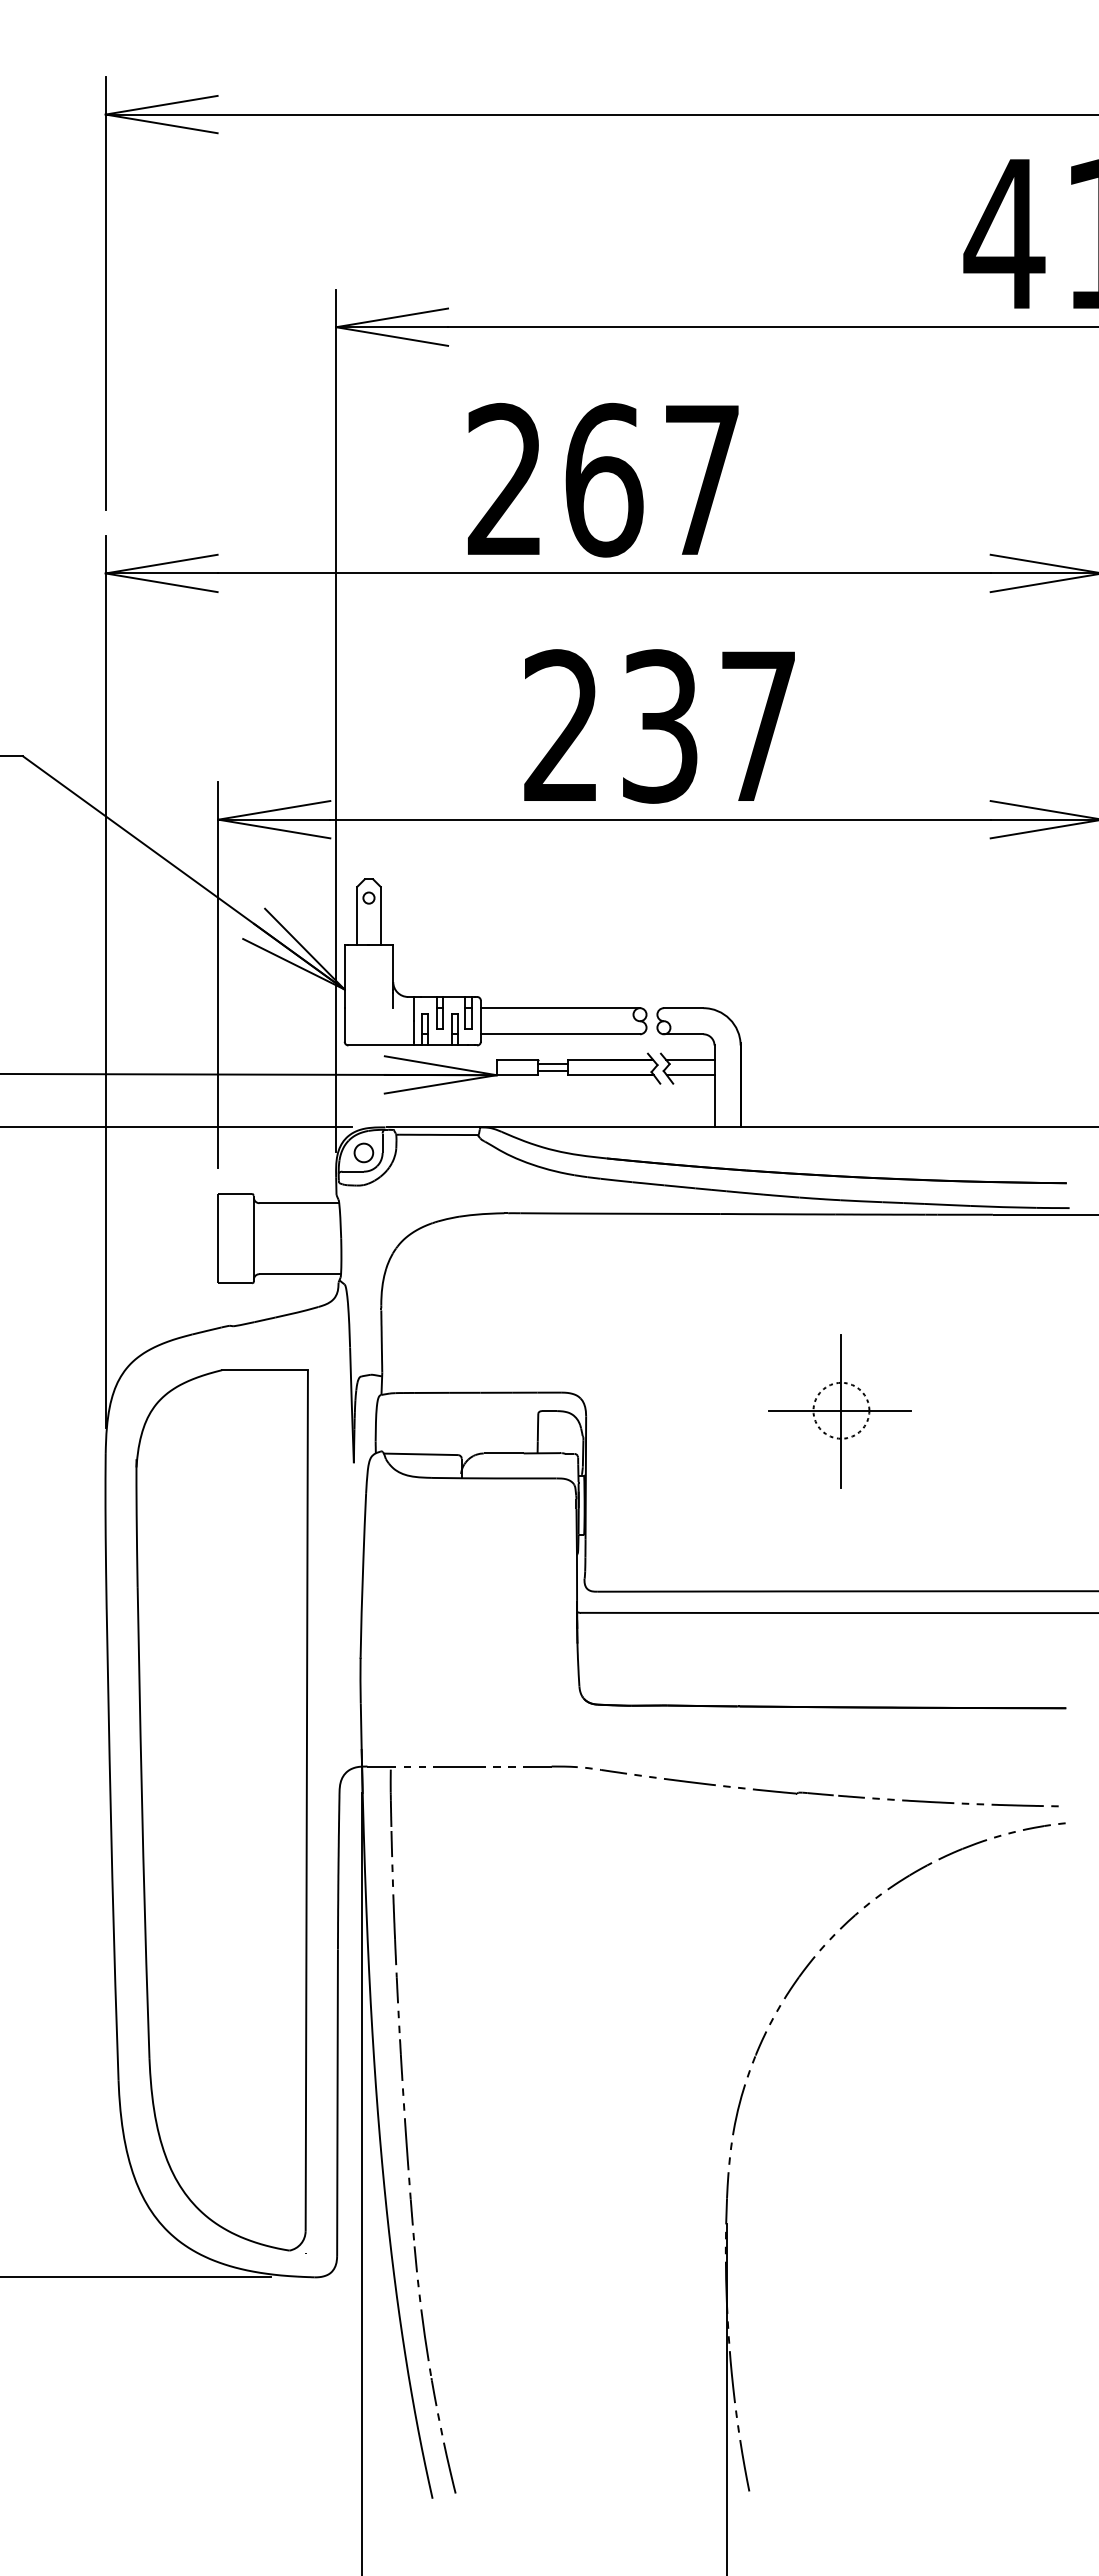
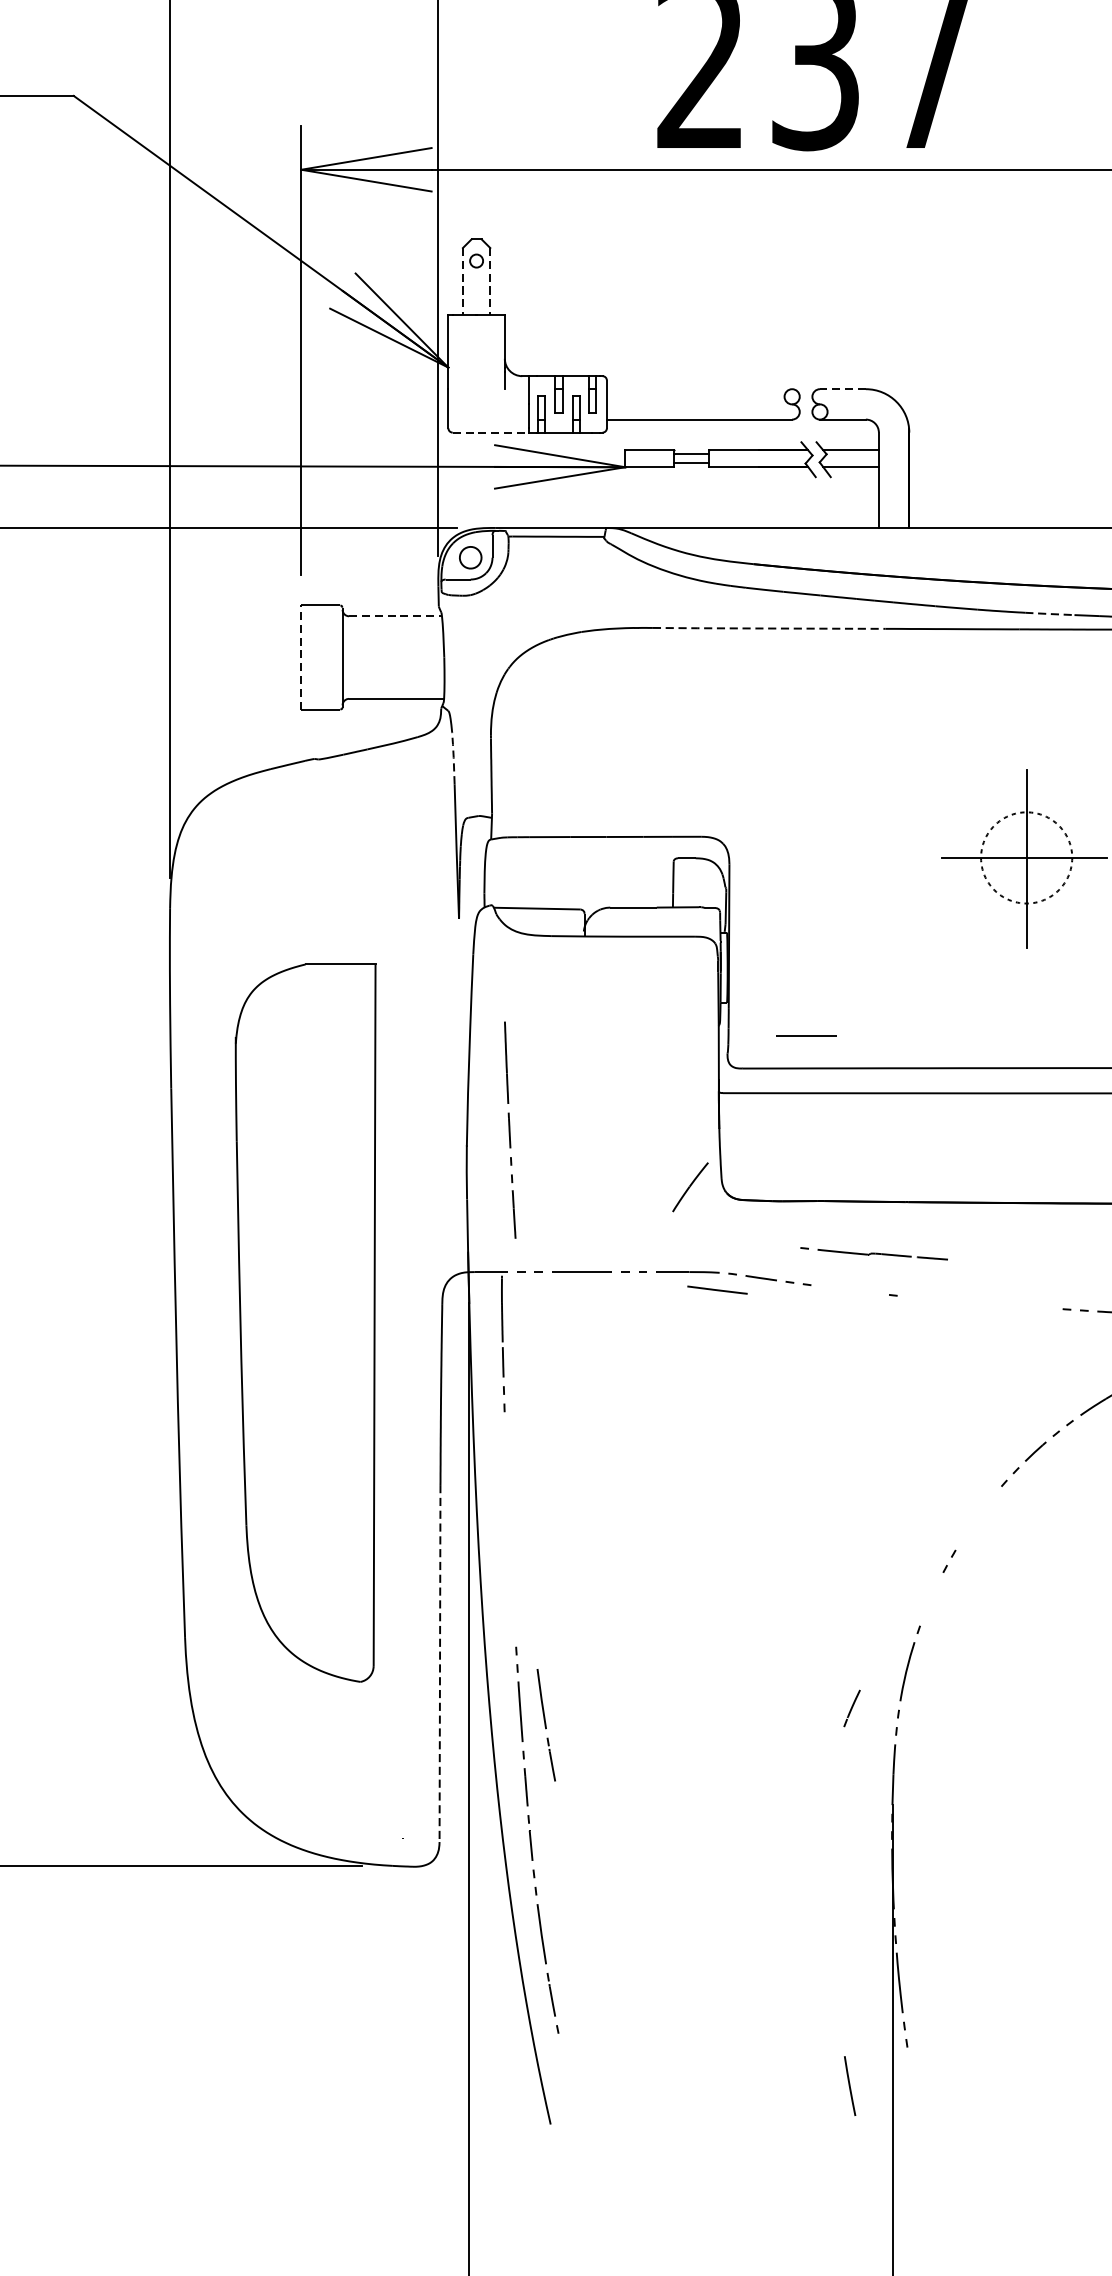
line: (357, 915) -> (463, 281), solid -> dashed
line: (380, 915) -> (490, 281), solid -> dashed
line: (560, 1008) -> (699, 389), removed
line: (683, 1008) -> (842, 389), solid -> dashed
line: (381, 1045) -> (491, 432), solid -> dashed
line: (860, 1201) -> (1048, 614), solid -> dashed
line: (299, 1203) -> (395, 616), solid -> dashed
line: (618, 1213) -> (767, 628), solid -> dashed
line: (218, 1238) -> (301, 657), solid -> dashed
line: (349, 1324) -> (453, 757), solid -> dashed
circle: (841, 1410) -> (1026, 857), size x1.4
line: (652, 1563) -> (806, 1035), added
line: (689, 1782) -> (717, 1290), moved
part: (801, 1792) -> (874, 1253), moved
part: (221, 1810) -> (304, 1323), size x0.7
line: (799, 1977) -> (690, 1187), moved
part: (397, 1987) -> (509, 1130), moved
line: (759, 2047) -> (852, 1708), moved
line: (337, 2103) -> (439, 1664), solid -> dashed
part: (428, 2155) -> (545, 1724), added
line: (448, 2460) -> (569, 2080), removed
line: (744, 2465) -> (849, 2085), moved

